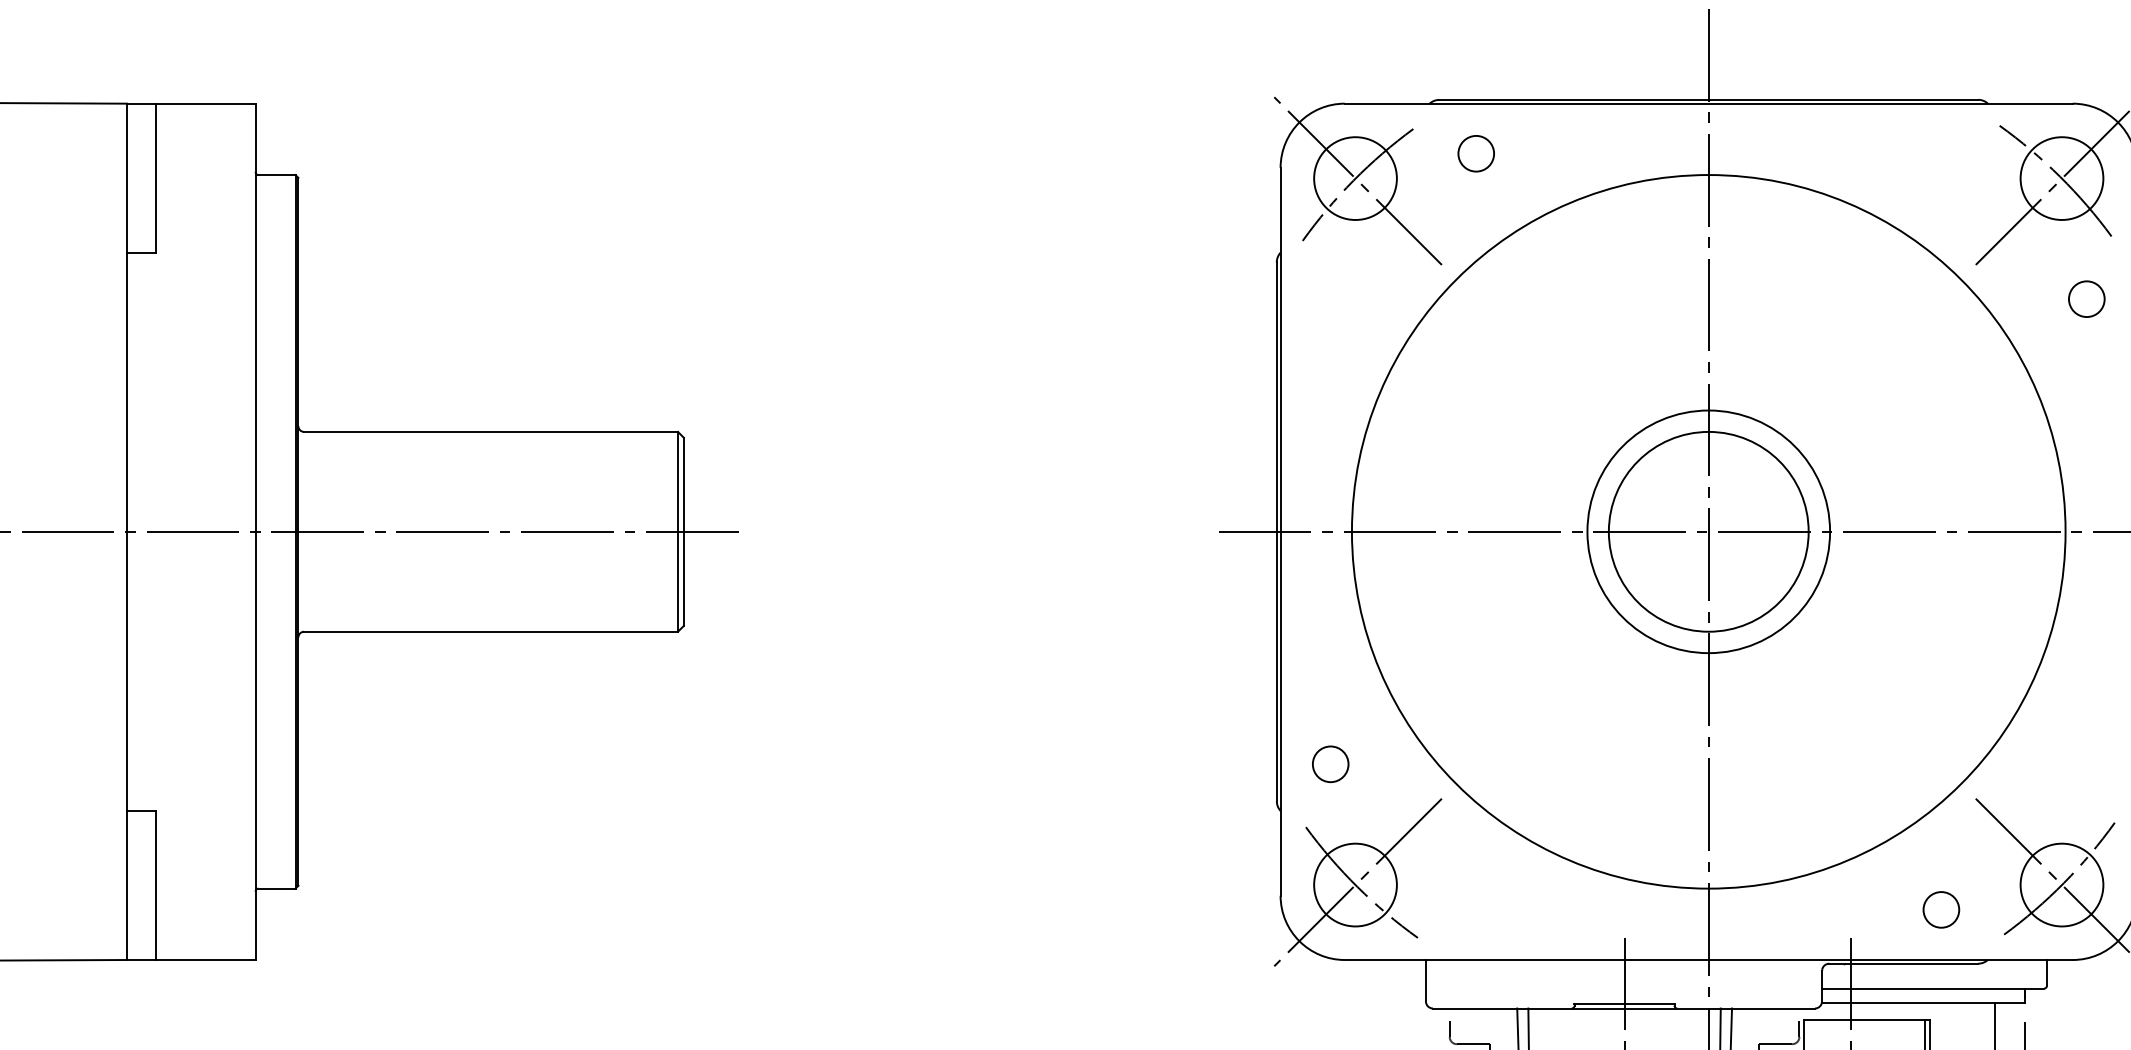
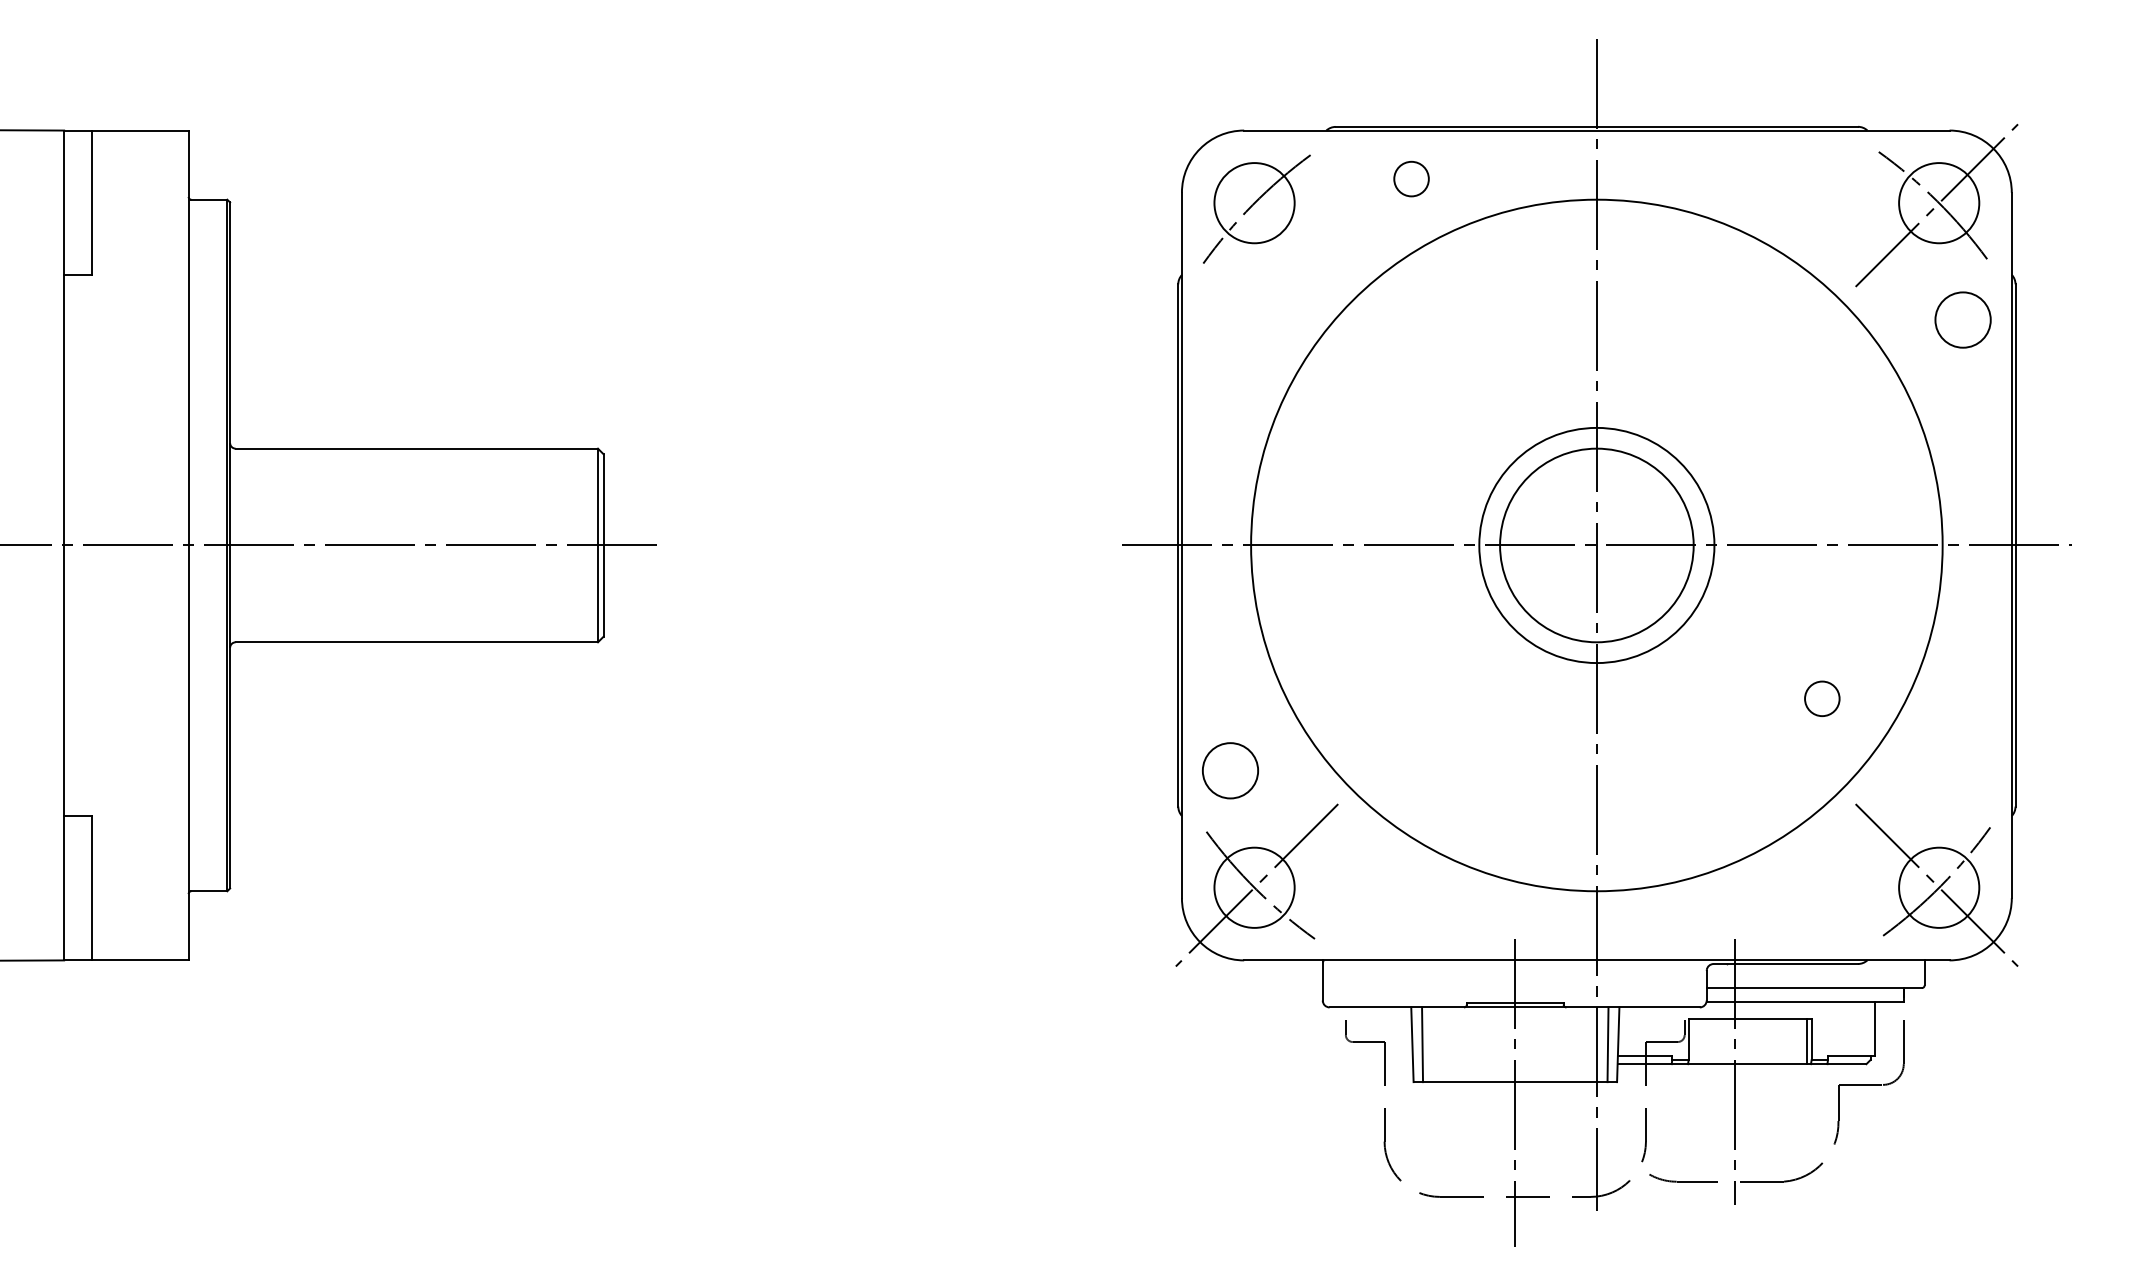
circle: (1476, 153) -> (1411, 178), moved
line: (1357, 181) -> (1256, 205), removed
circle: (2087, 298) -> (1963, 319), size x1.6
circle: (1330, 764) -> (1230, 770), size x1.6
circle: (1941, 909) -> (1822, 698), moved

